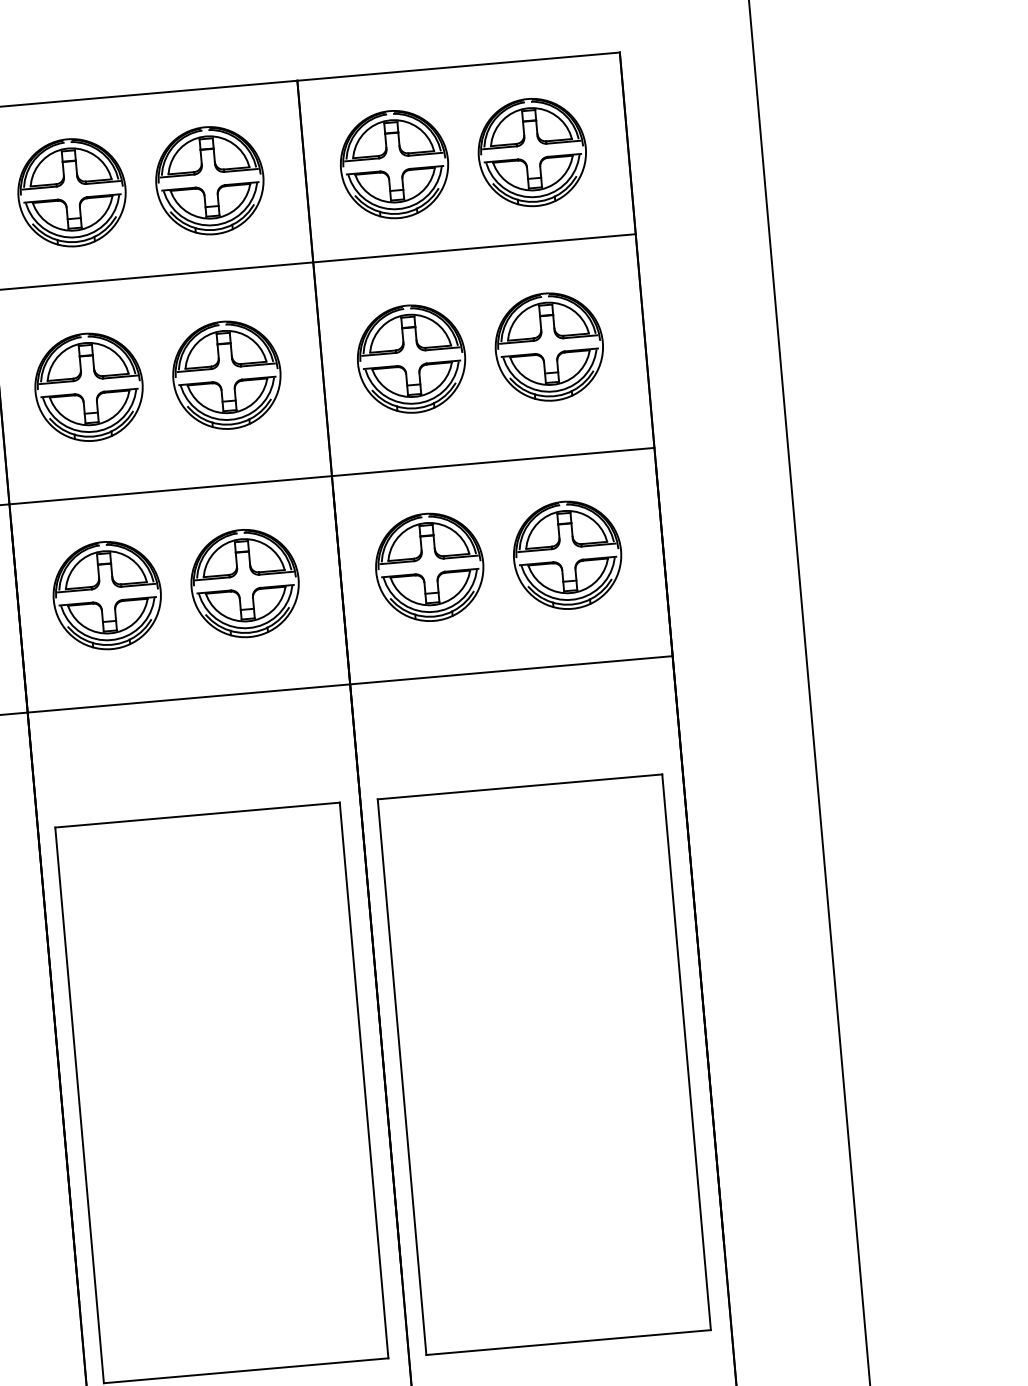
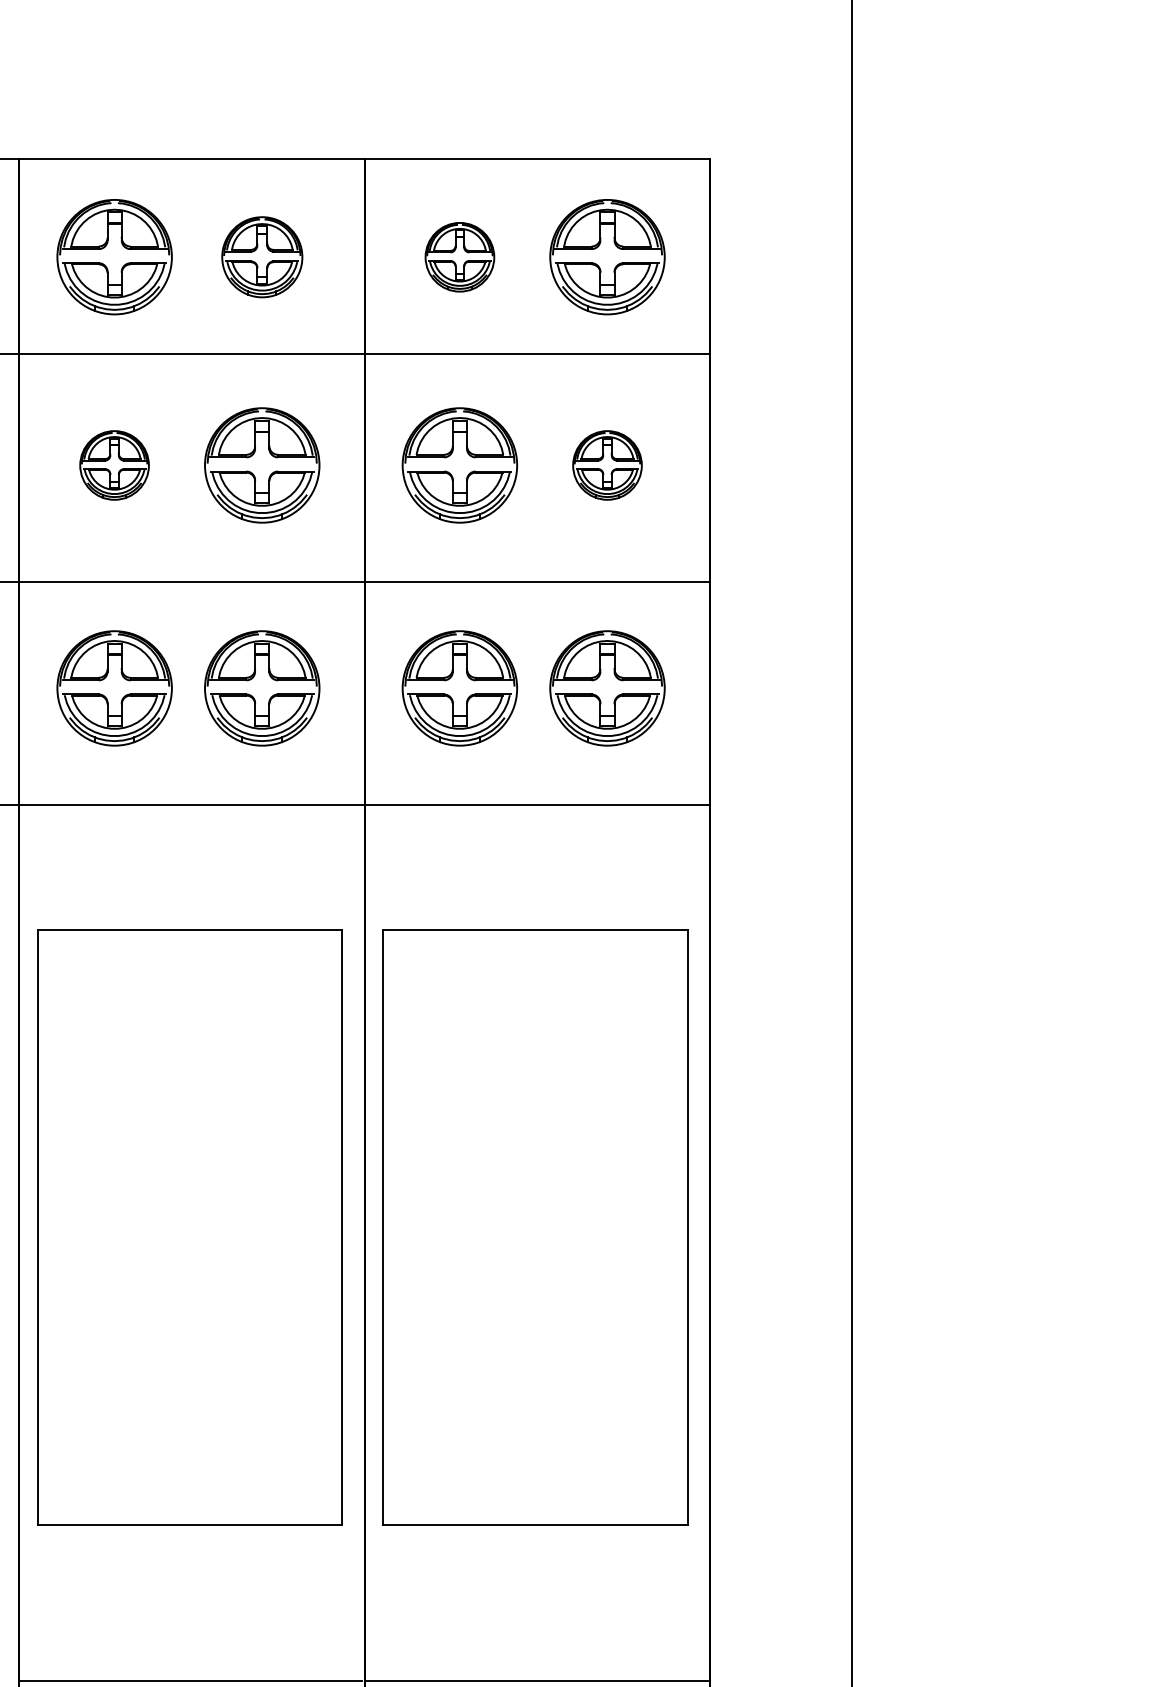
part: (394, 164) -> (459, 257), size x0.6
part: (210, 181) -> (262, 257), size x0.7
part: (549, 347) -> (607, 465), size x0.6
part: (88, 387) -> (114, 465), size x0.6

